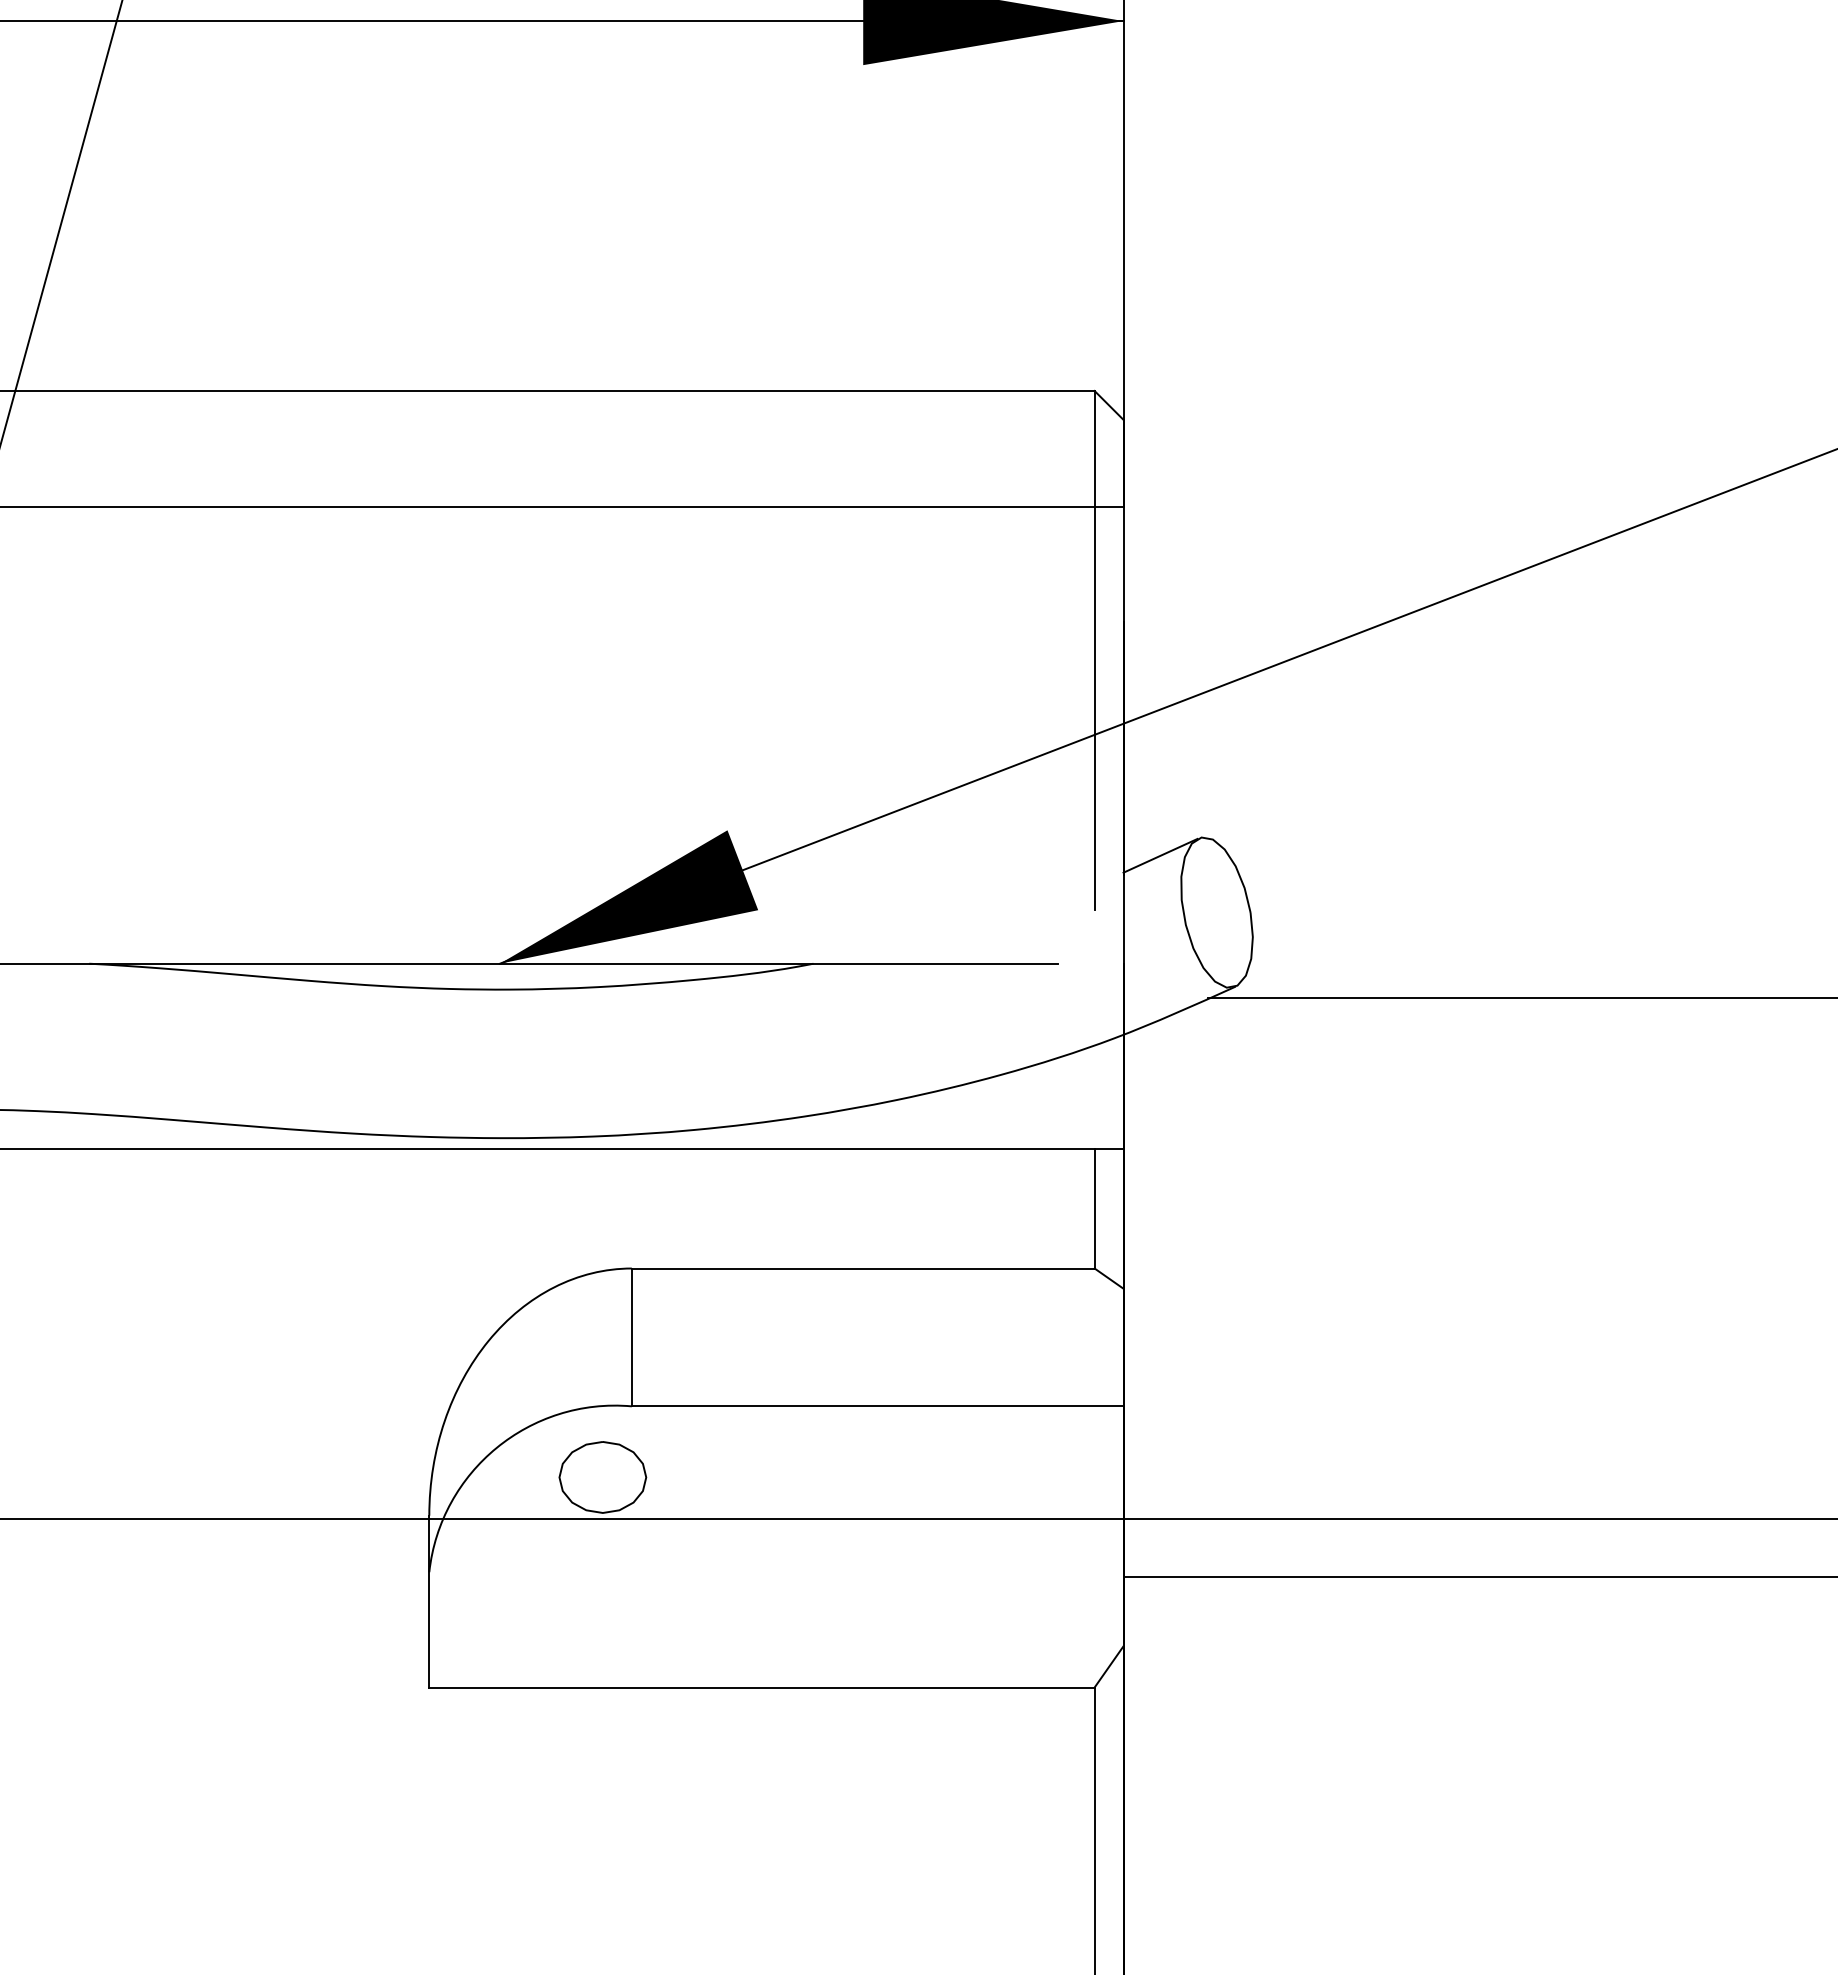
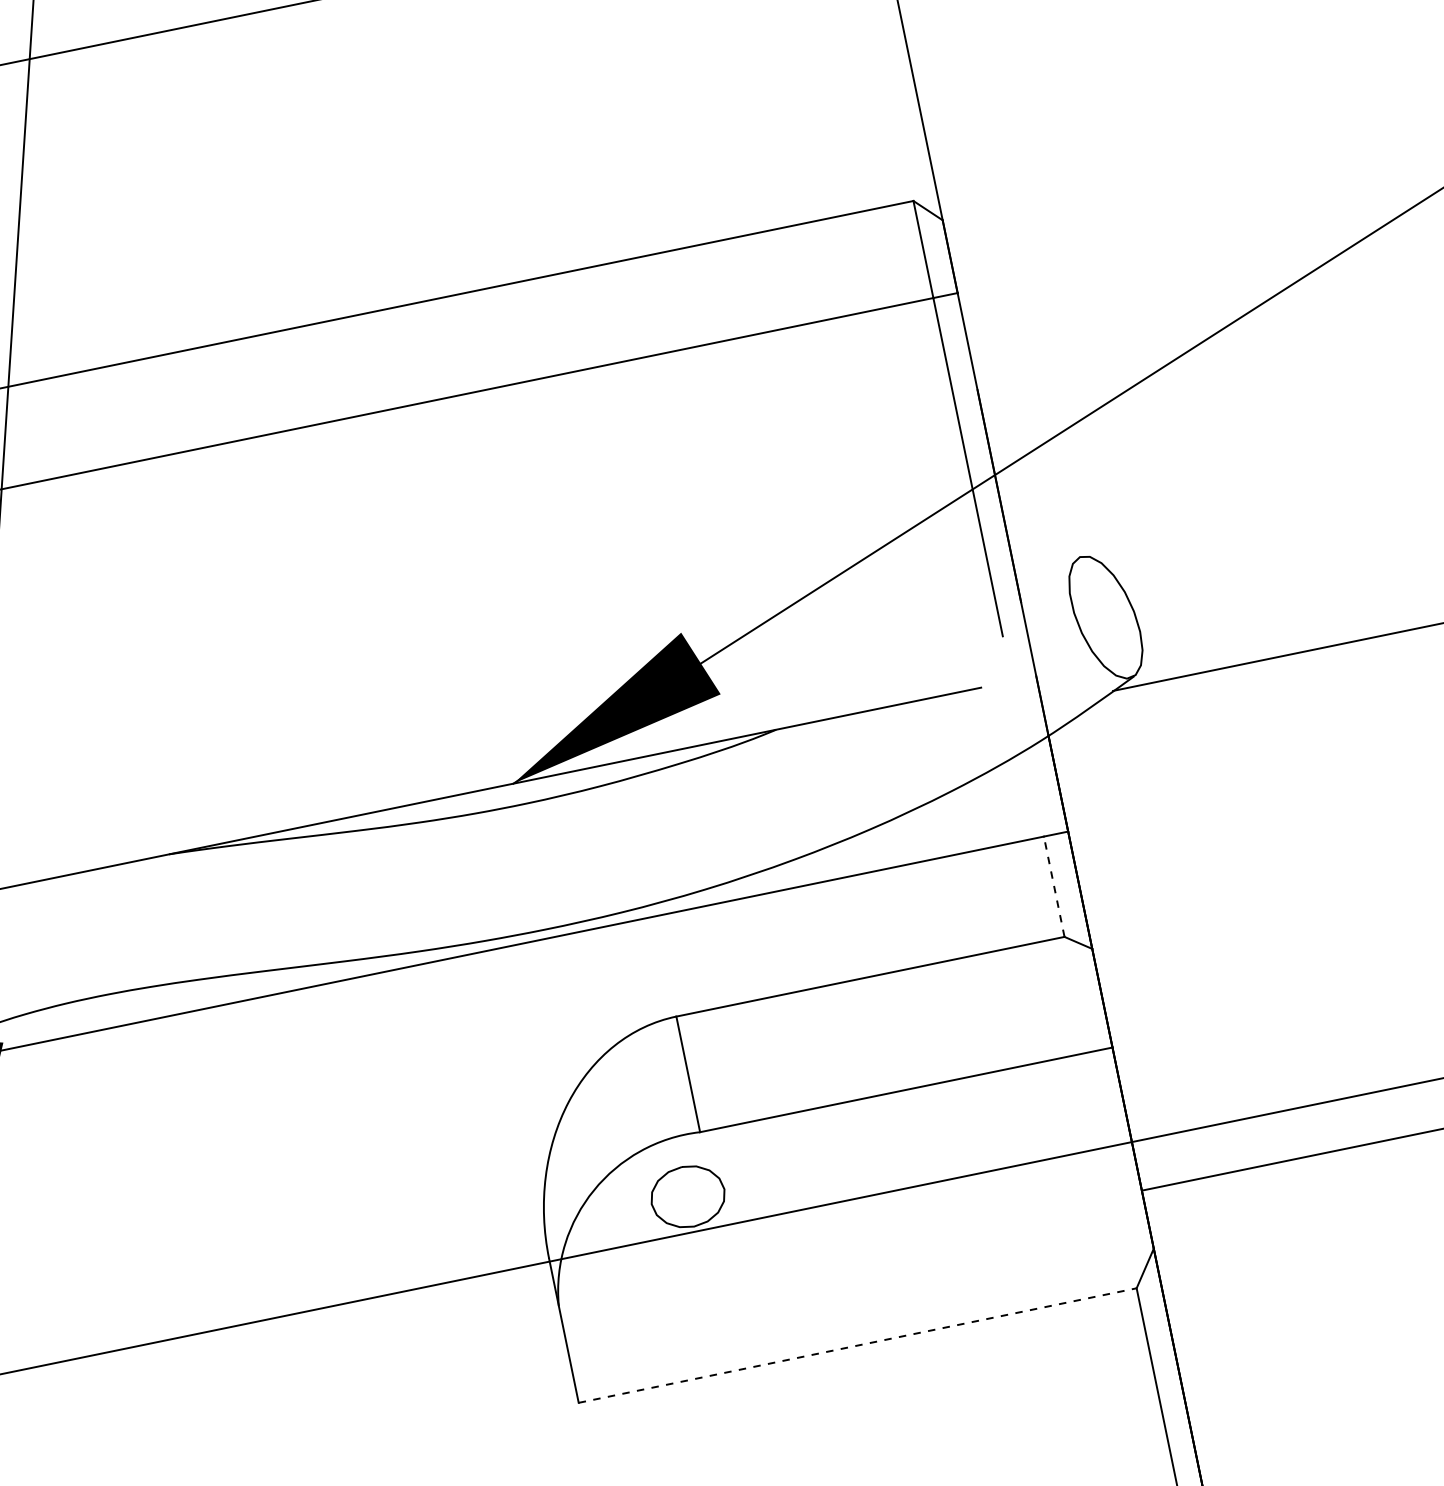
line: (1160, 855) -> (1048, 579), removed
line: (1094, 1208) -> (1054, 886), solid -> dashed
line: (761, 1687) -> (857, 1345), solid -> dashed

